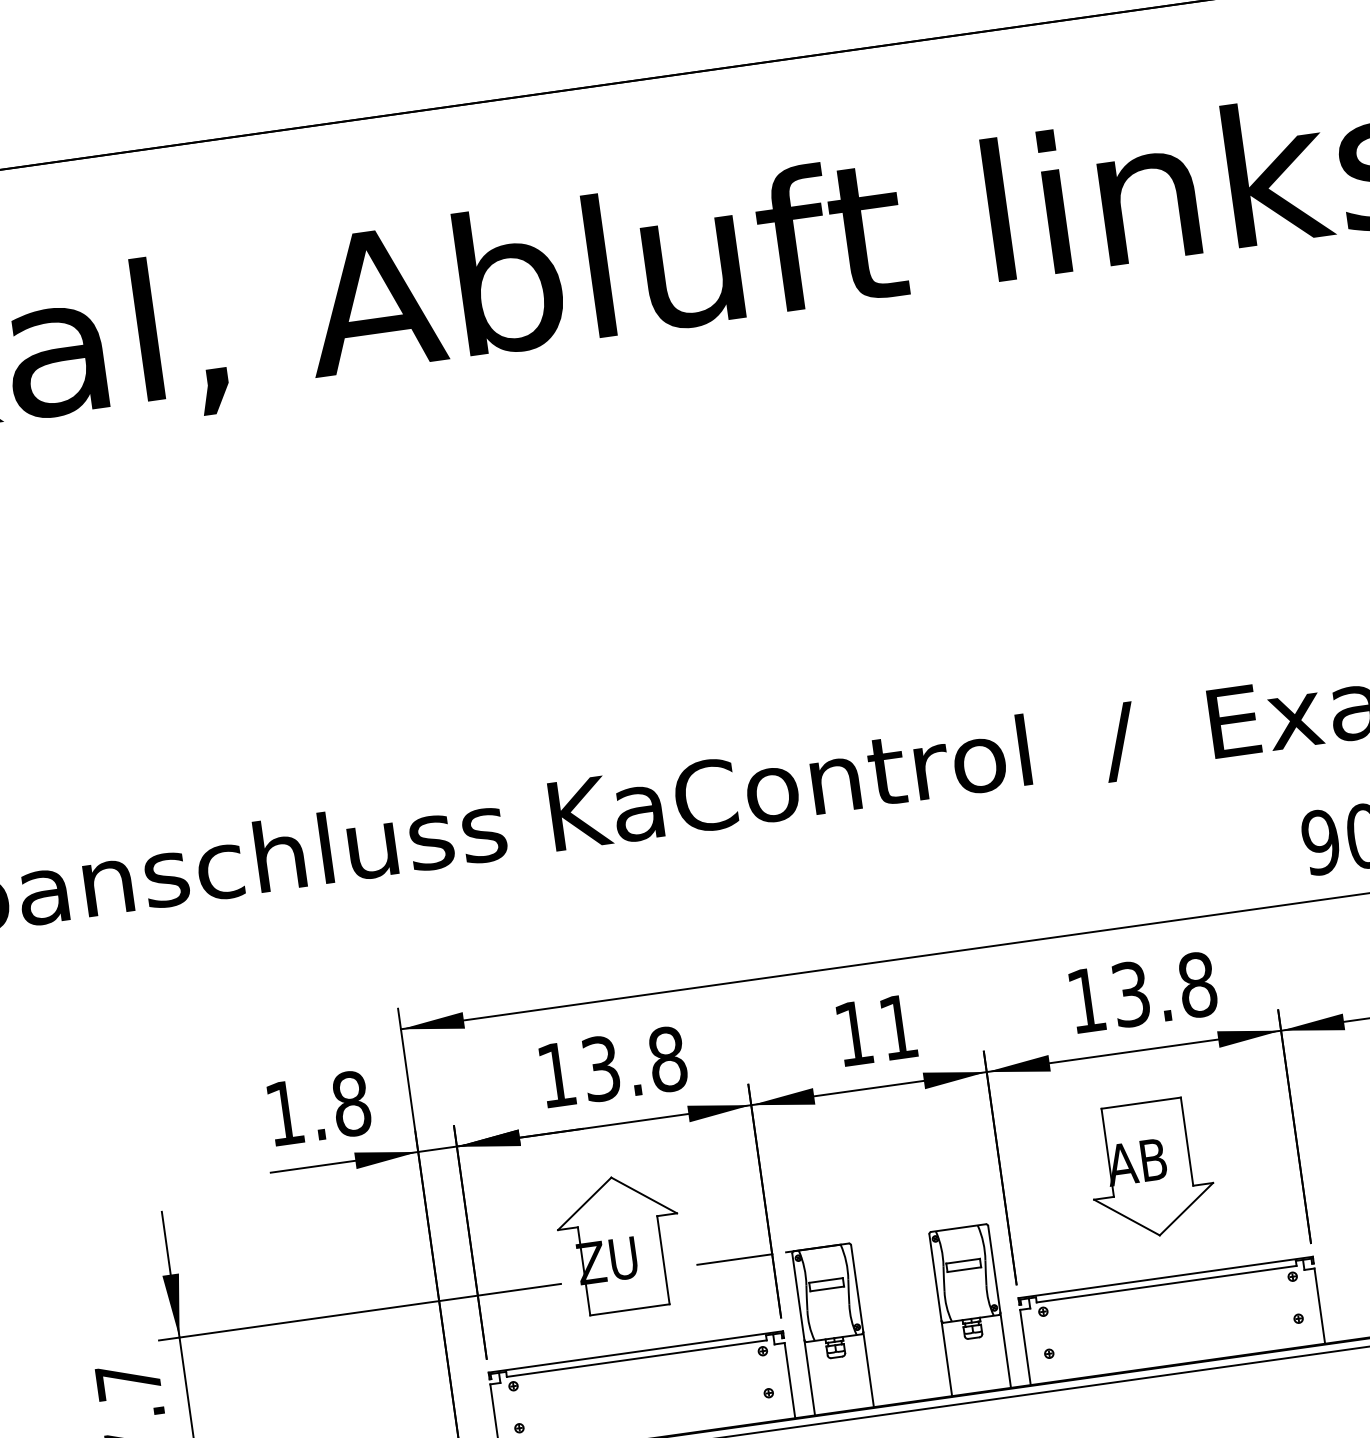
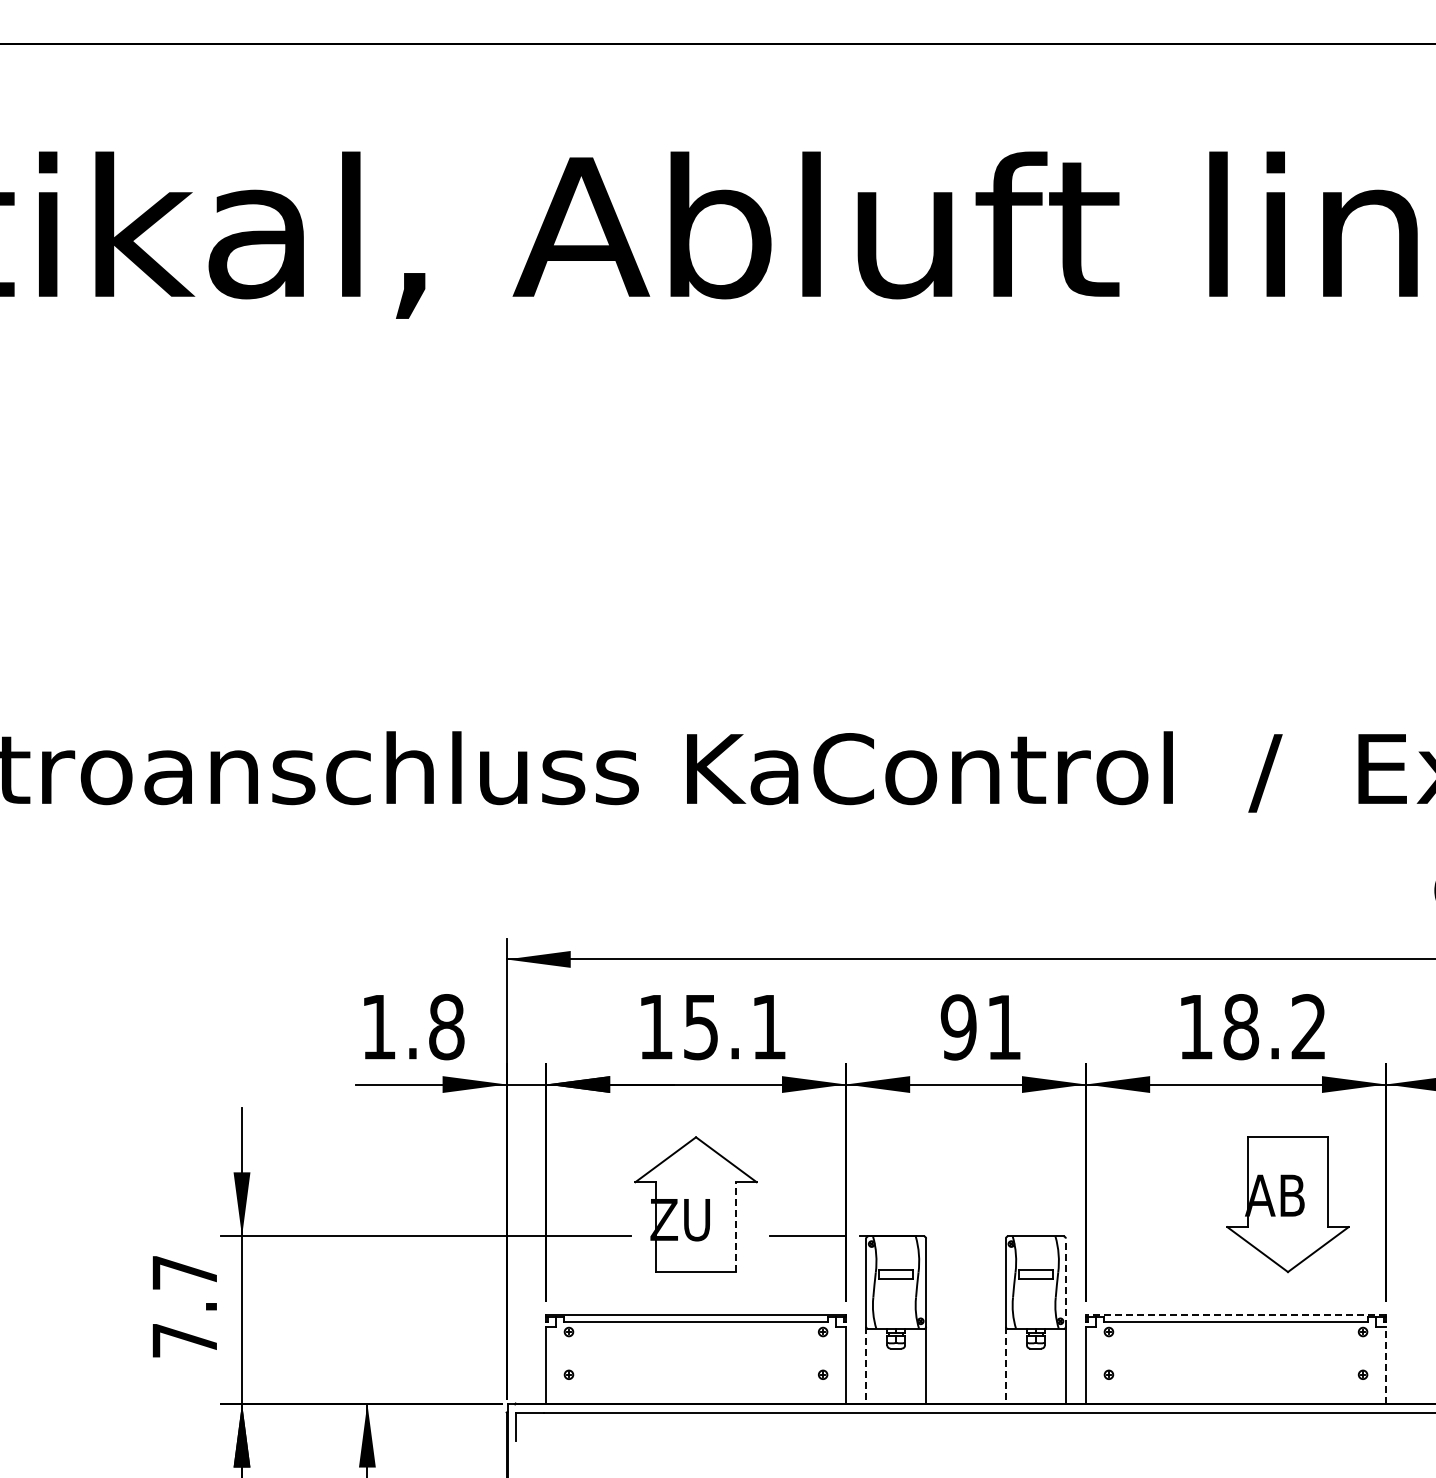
text: (1163, 990) -> (1274, 1027), 13.8 -> 18.2
text: (853, 1033) -> (958, 1027), 11 -> 91
text: (634, 1064) -> (735, 1027), 13.8 -> 15.1
part: (1149, 1169) -> (1287, 1204), moved
line: (663, 1260) -> (736, 1227), solid -> dashed
line: (993, 1269) -> (1065, 1282), solid -> dashed
line: (1166, 1276) -> (1236, 1314), solid -> dashed
line: (1320, 1305) -> (1386, 1364), solid -> dashed
line: (946, 1358) -> (1005, 1365), solid -> dashed
line: (810, 1378) -> (866, 1365), solid -> dashed

